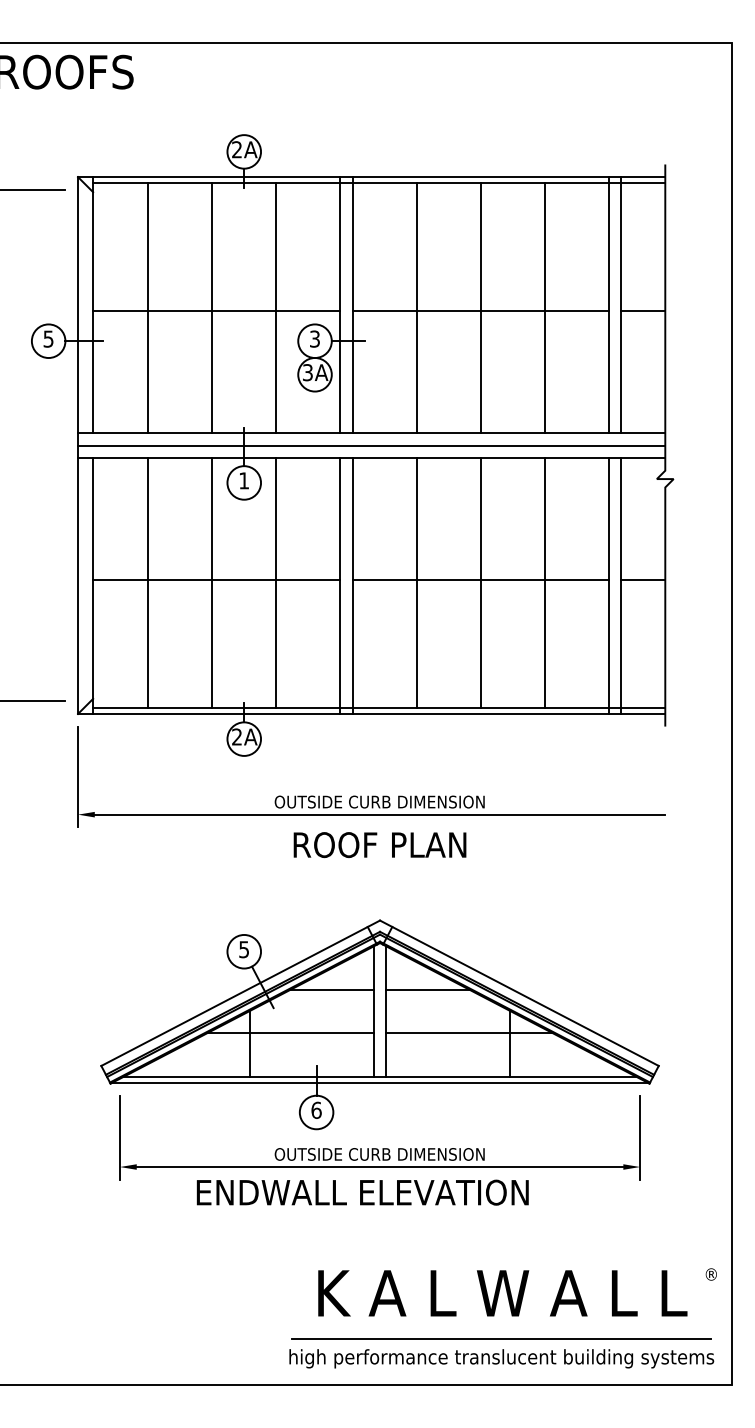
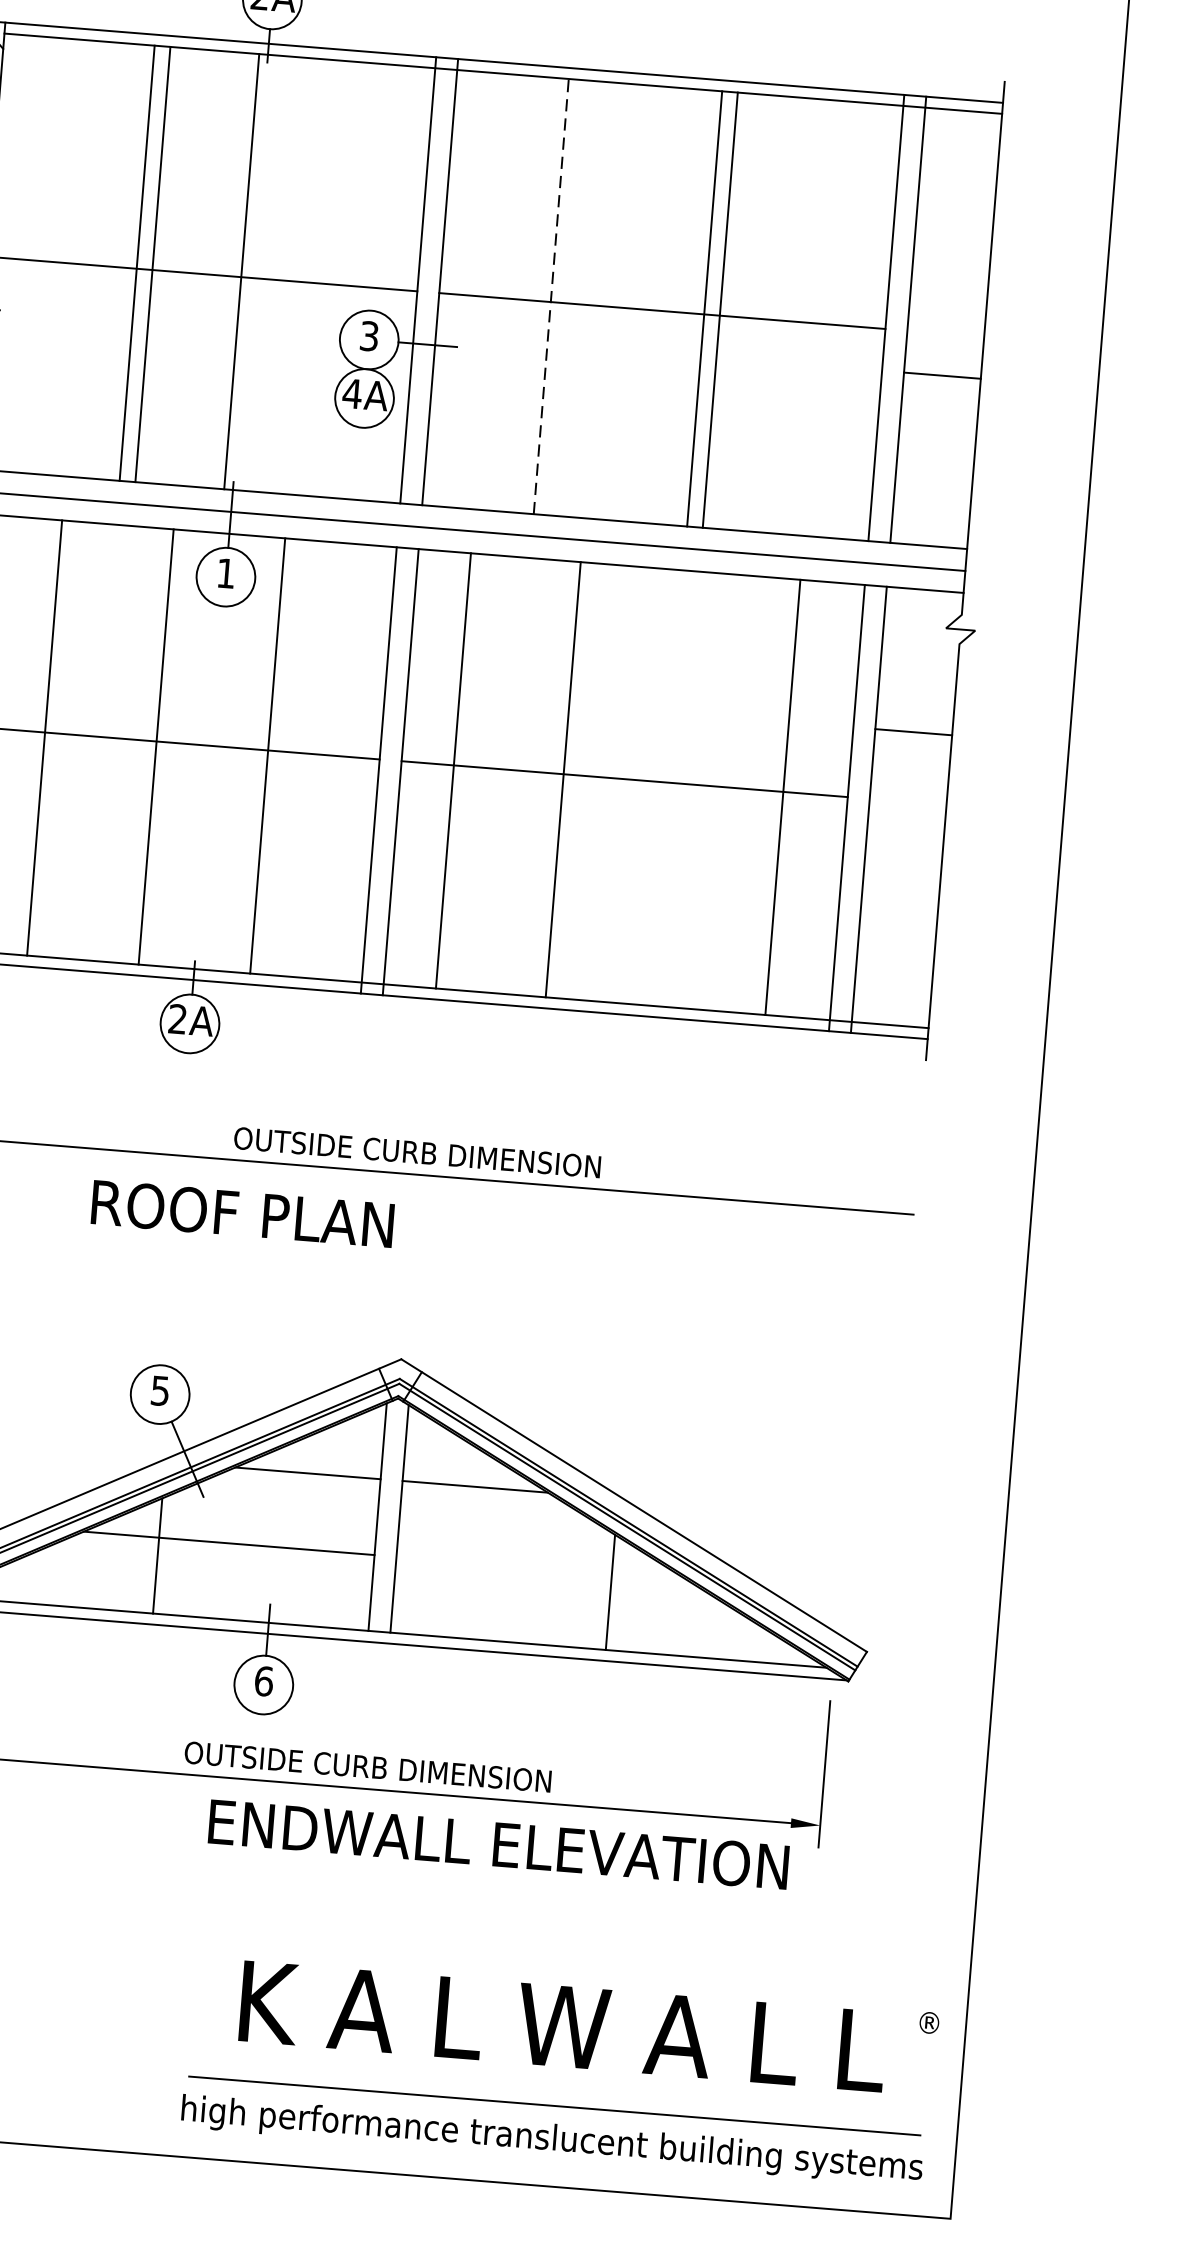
line: (148, 307) -> (153, 263), moved
line: (212, 307) -> (137, 262), moved
line: (276, 307) -> (242, 270), moved
line: (480, 307) -> (704, 307), moved
line: (544, 307) -> (720, 309), moved
line: (416, 308) -> (550, 297), solid -> dashed
line: (643, 311) -> (942, 376), moved
text: (307, 372) -> (351, 393), 3A -> 4A
line: (643, 579) -> (914, 731), moved
line: (416, 582) -> (453, 770), moved
line: (480, 582) -> (562, 778), moved
line: (544, 582) -> (782, 796), moved
text: (379, 845) -> (241, 1214), moved
line: (469, 1033) -> (541, 1568), removed
text: (362, 1192) -> (498, 1844), moved

